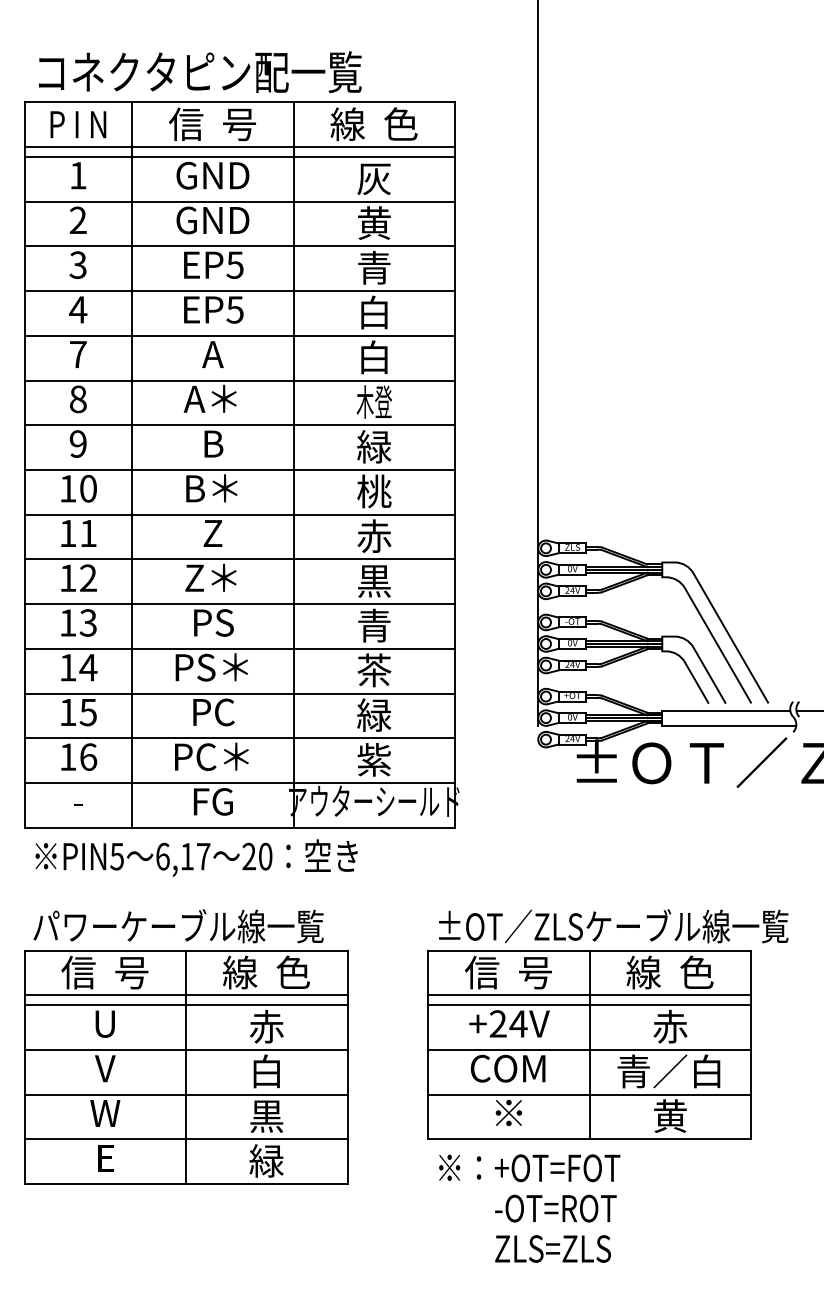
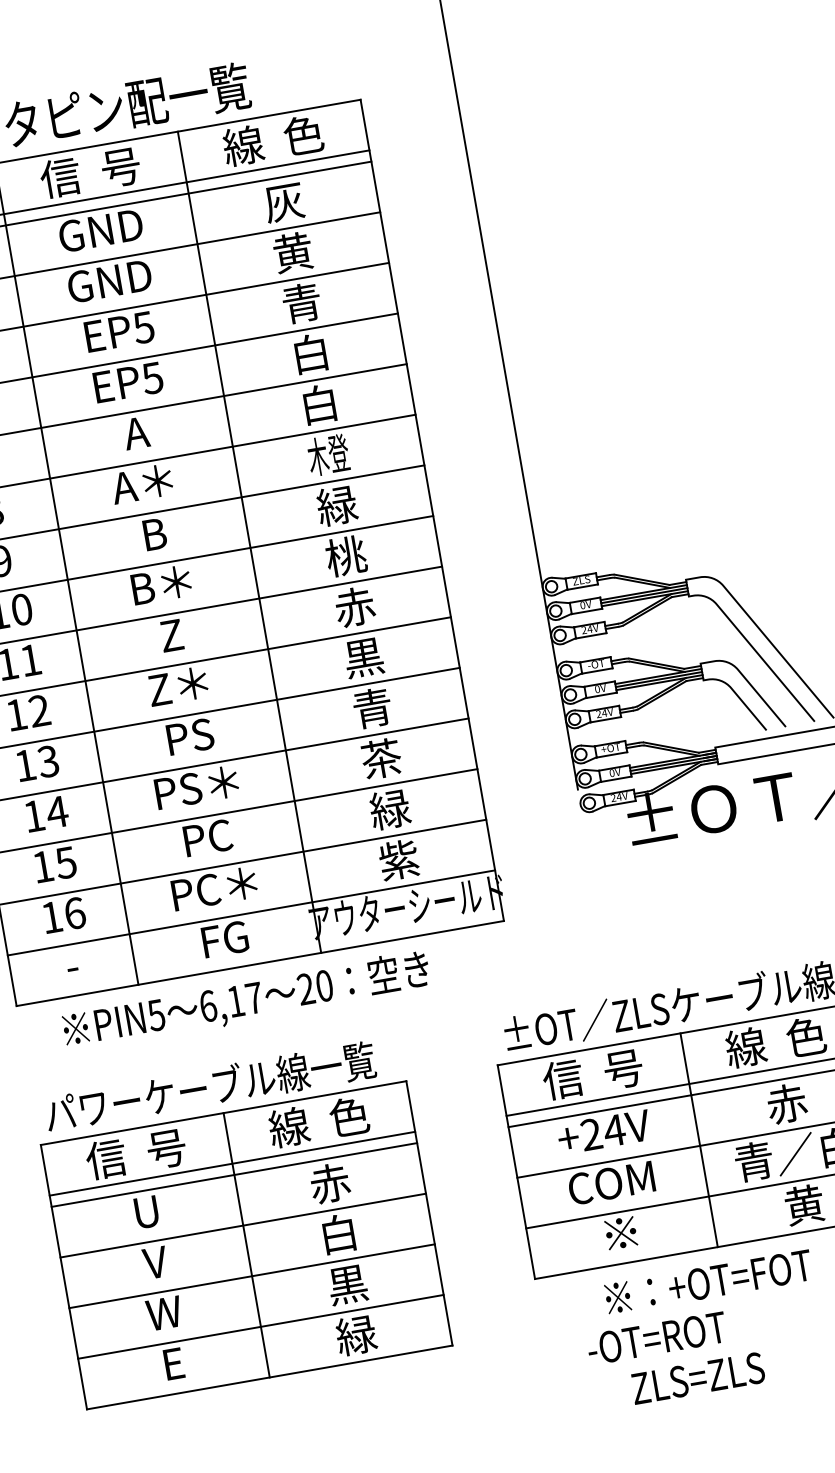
text: (196, 857) -> (246, 1000), moved
text: (529, 1168) -> (708, 1282), moved
text: (555, 1208) -> (656, 1338), moved

